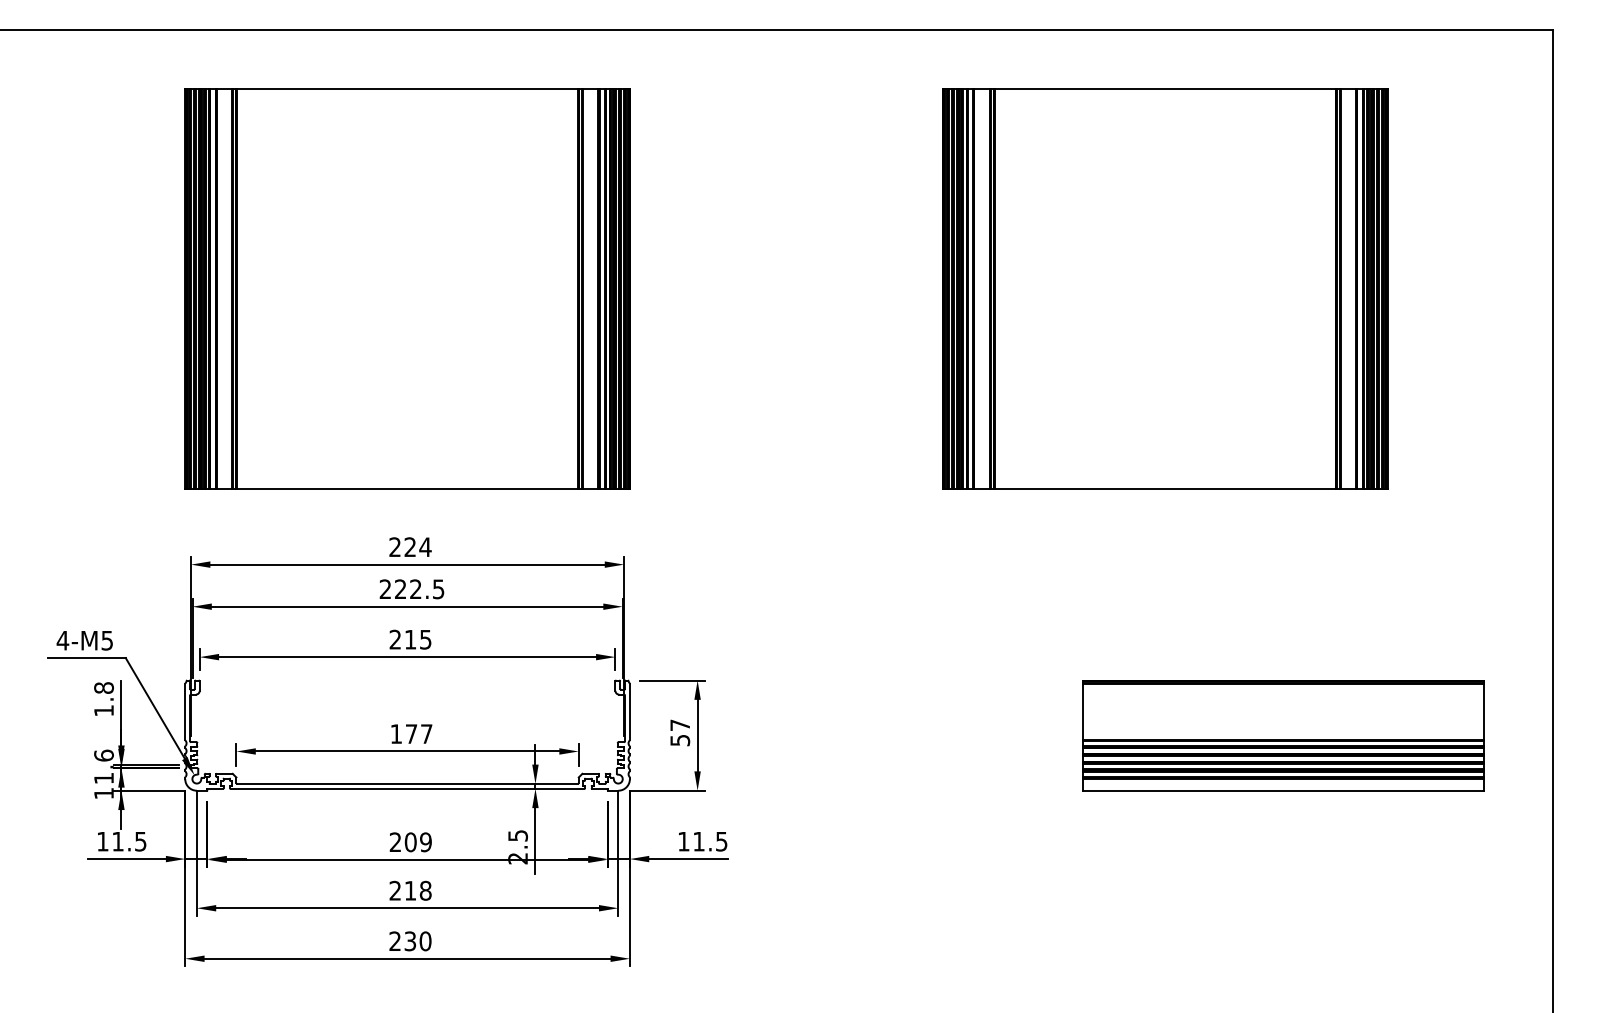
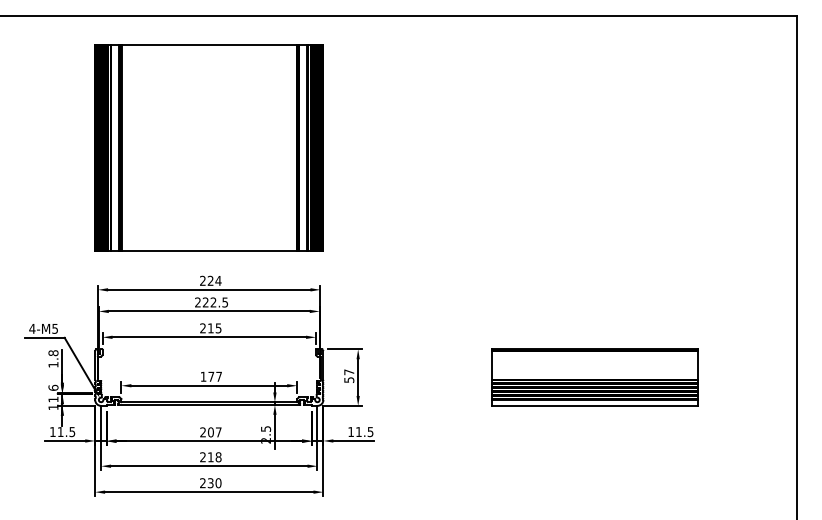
part: (1163, 287) -> (597, 147), removed
part: (1282, 735) -> (594, 377), moved
text: (425, 842) -> (218, 432), 209 -> 207

